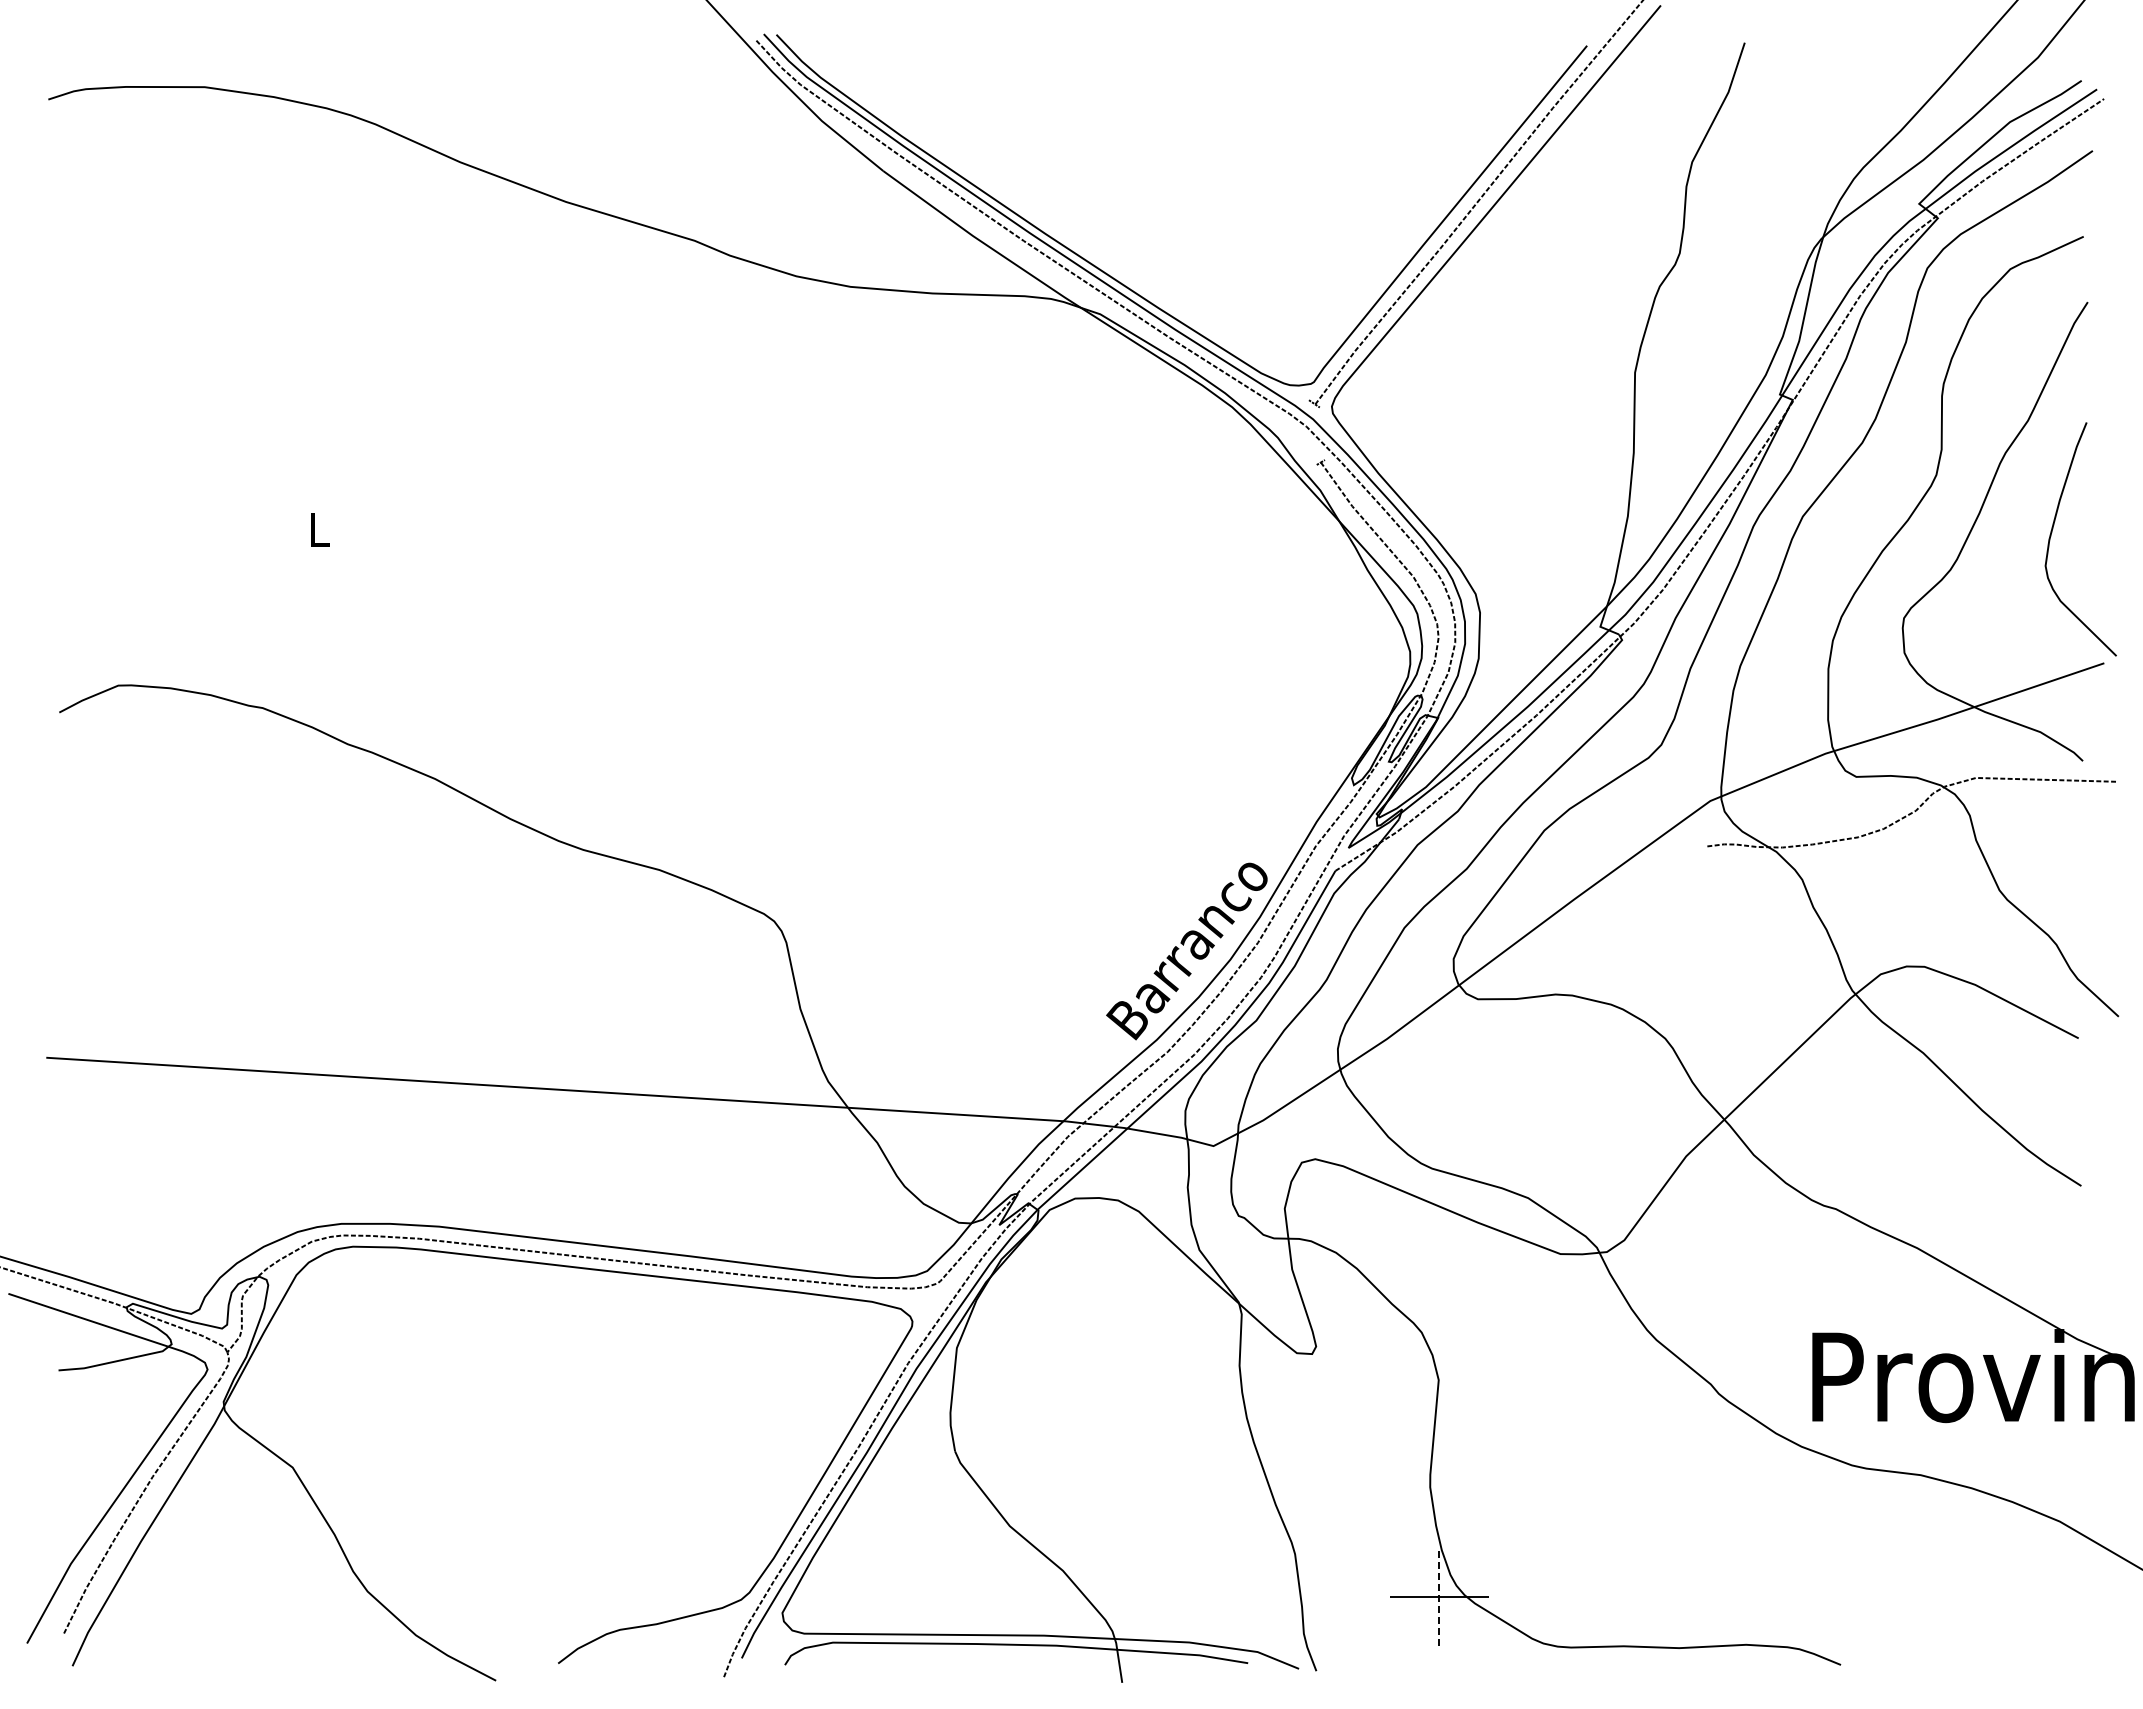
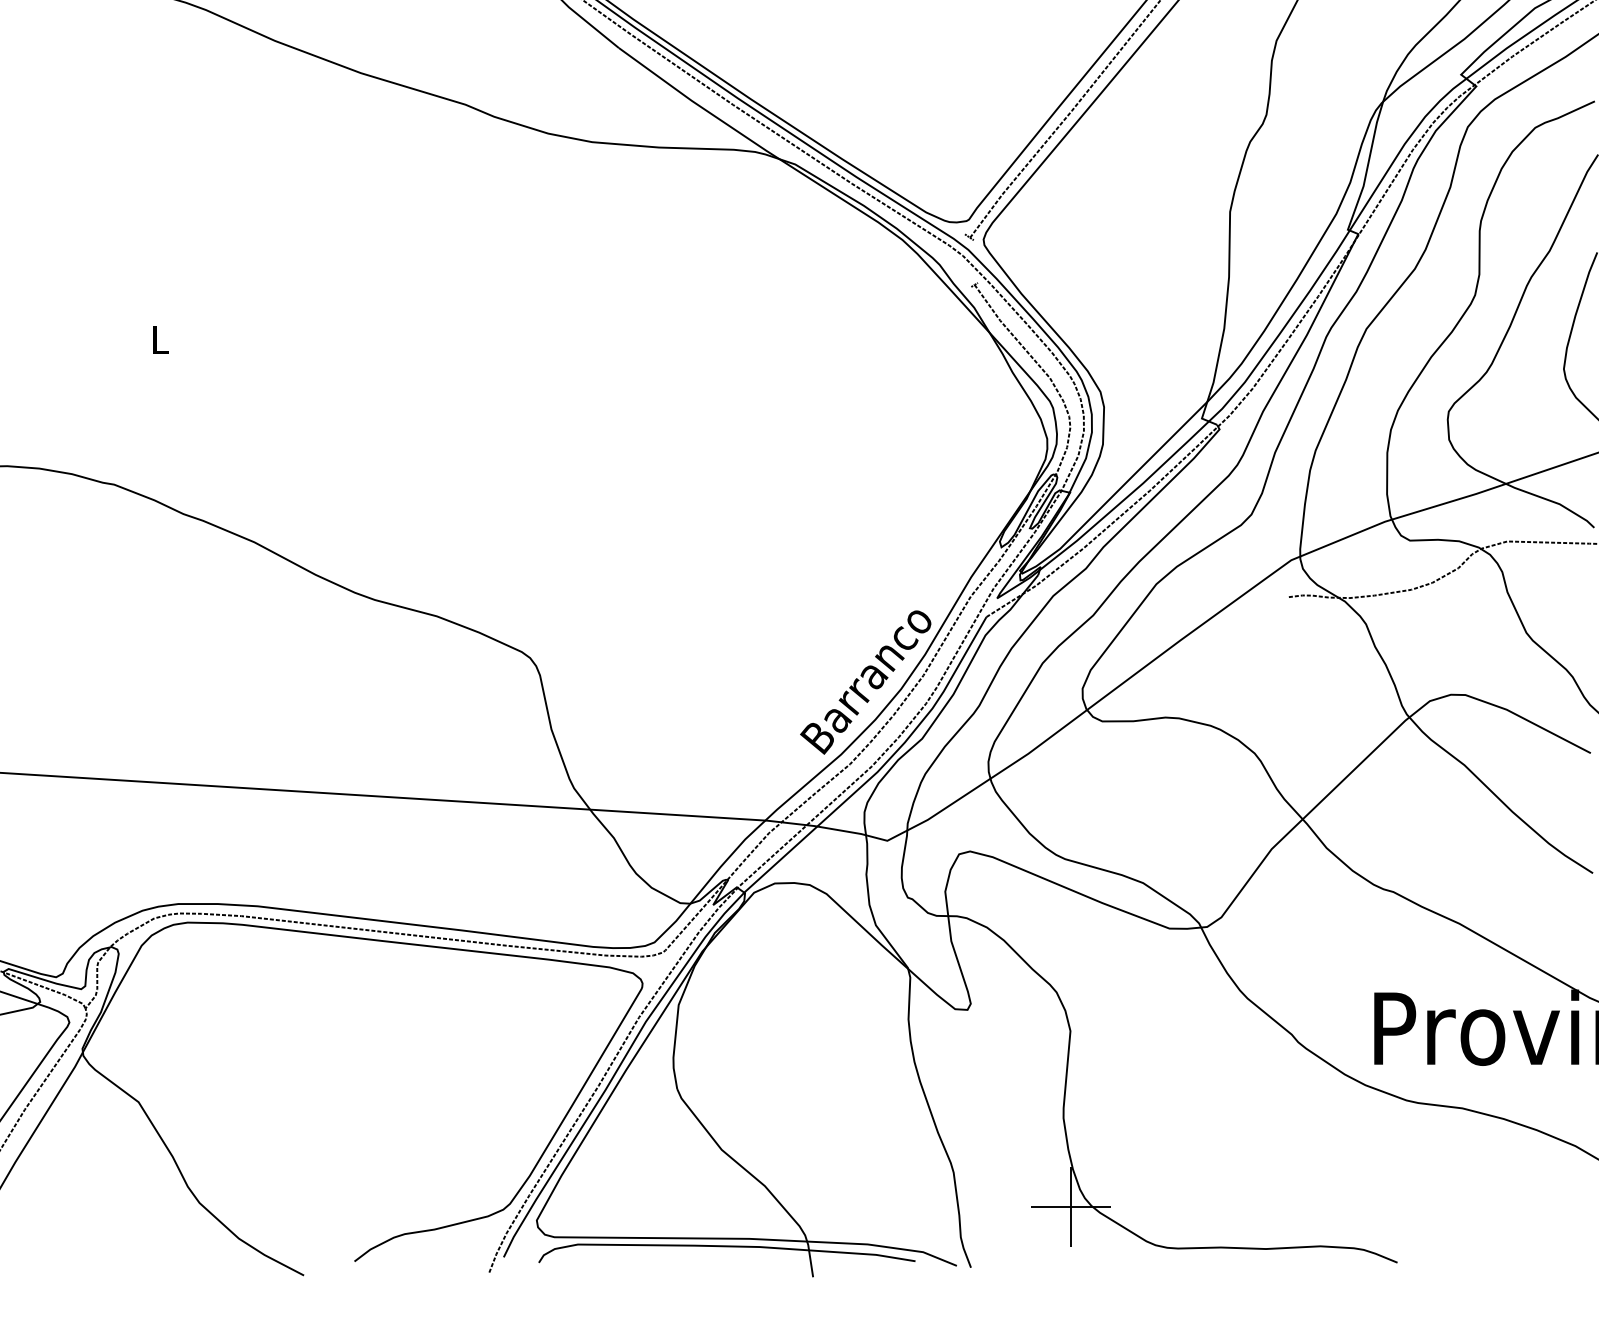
line: (1439, 1596) -> (1071, 1207), dashed -> solid

